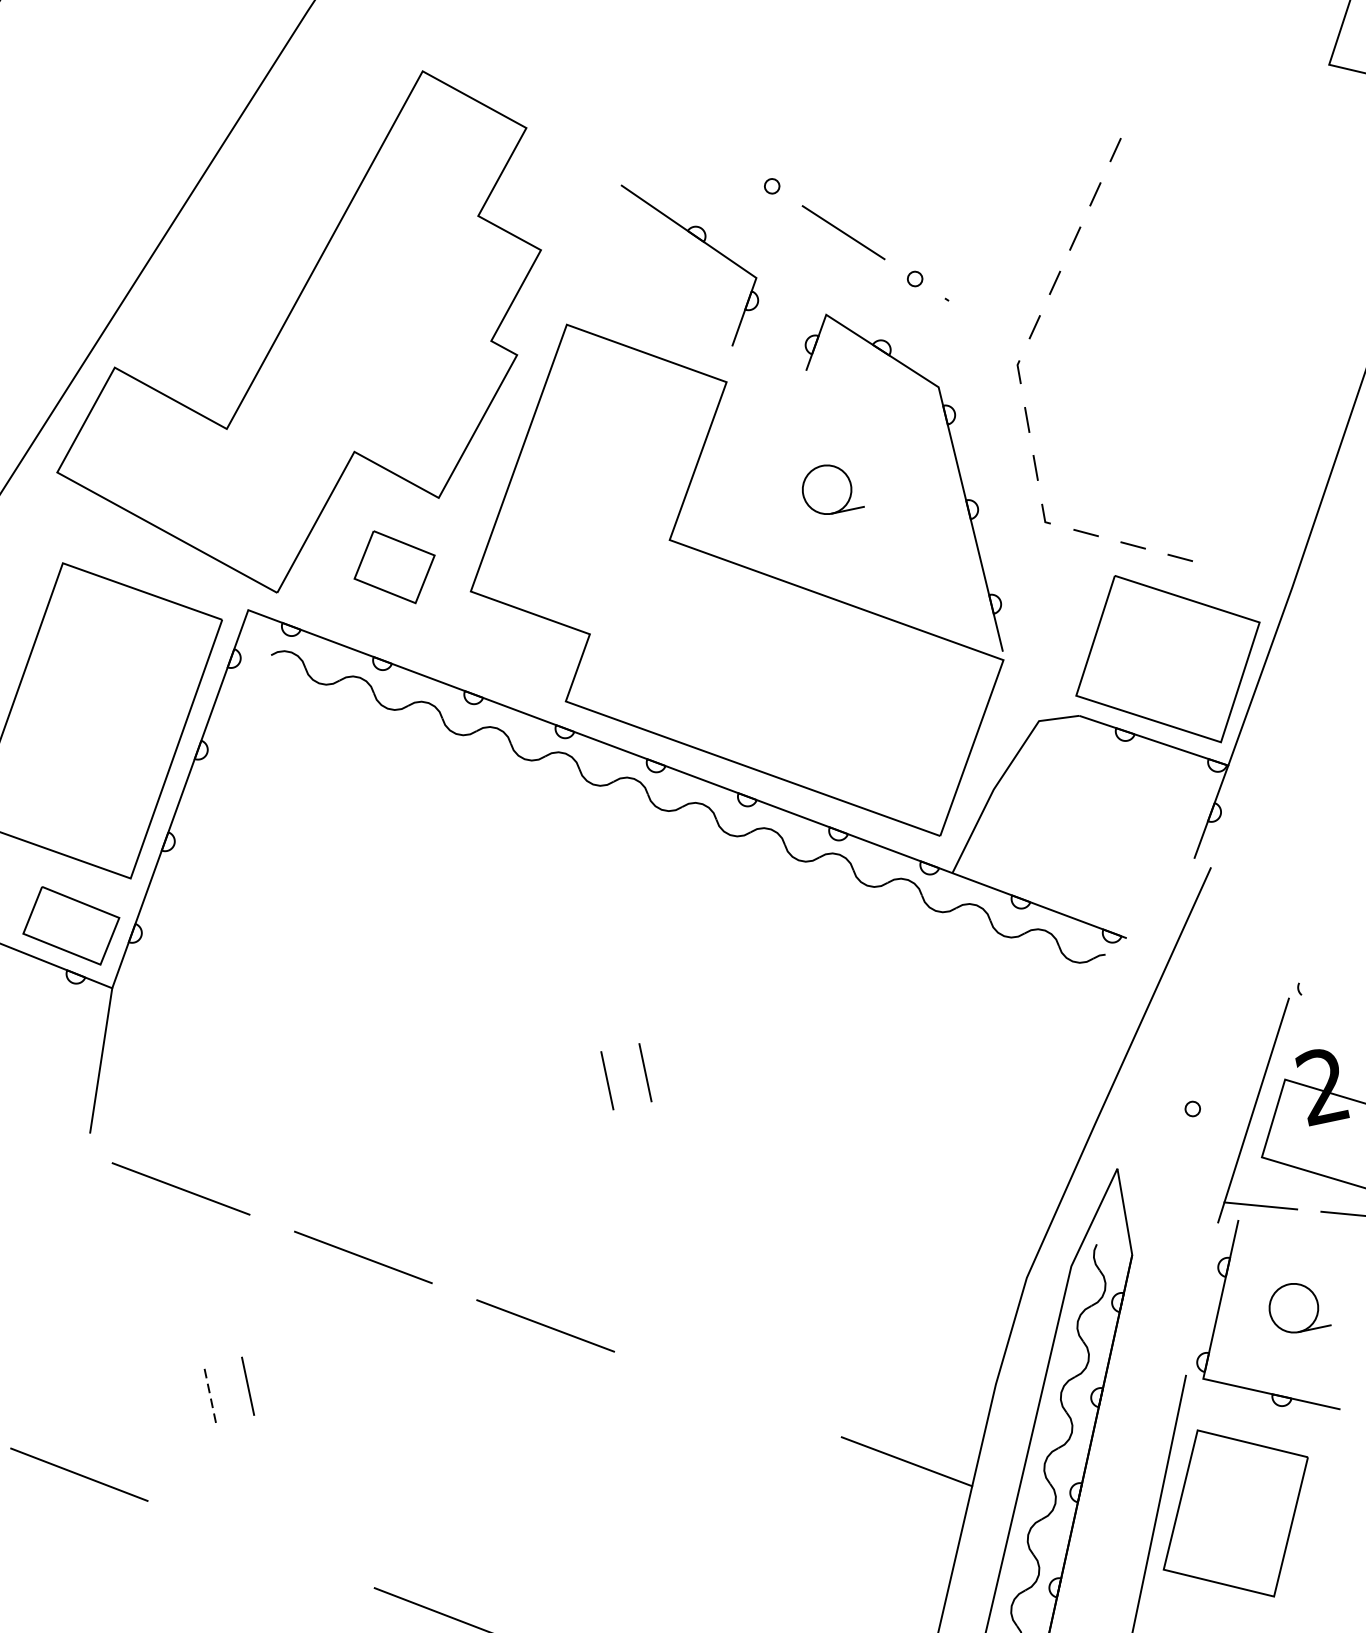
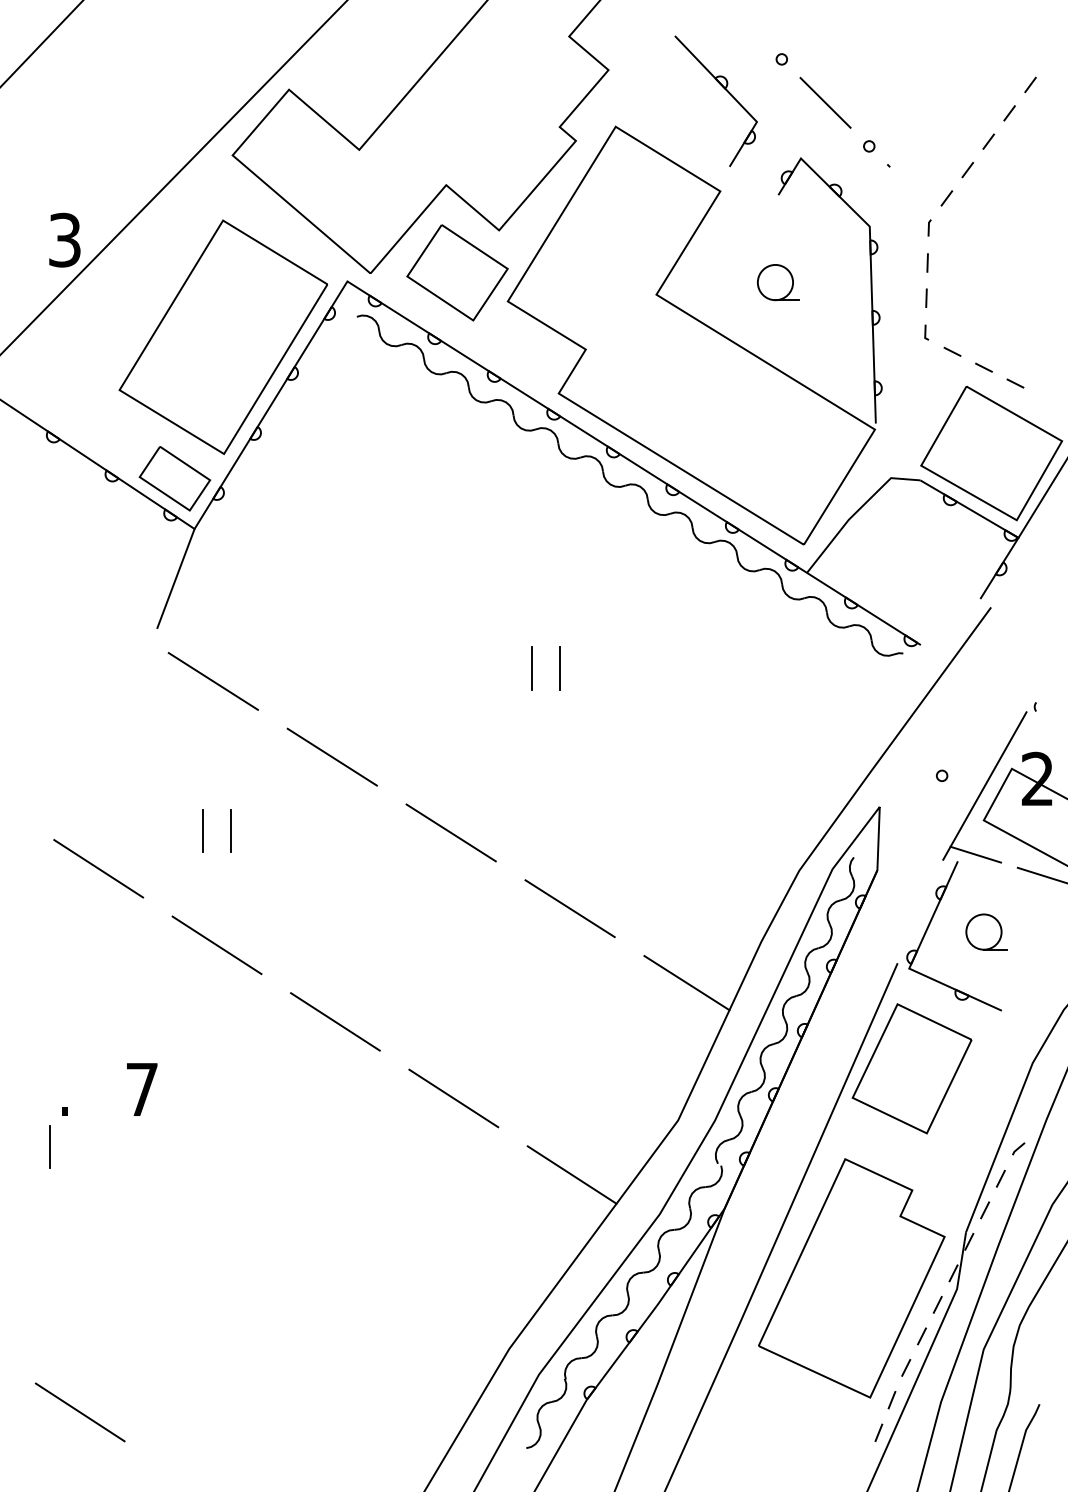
part: (394, 566) -> (457, 272), size x1.67
line: (210, 1393) -> (203, 830), dashed -> solid
line: (727, 1394) -> (569, 908), added
line: (260, 1544) -> (216, 945), added

